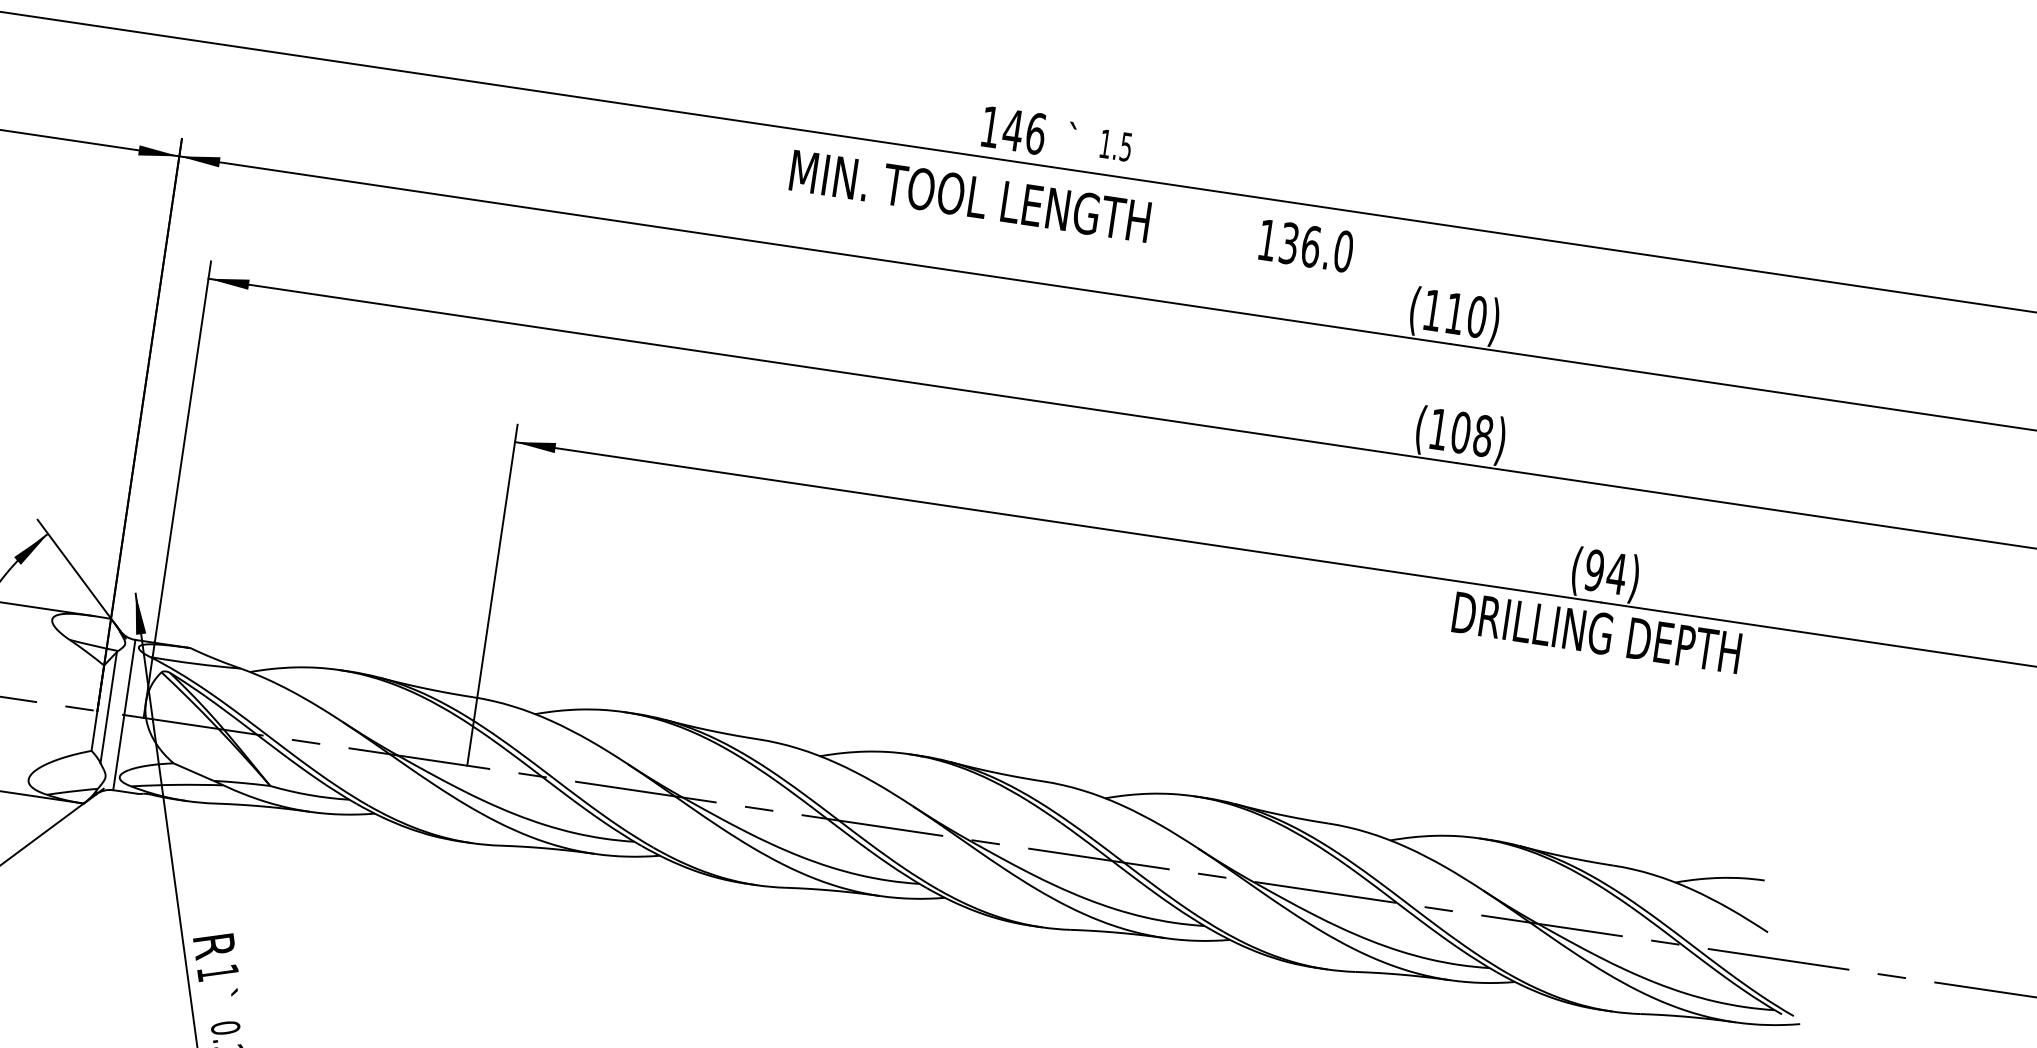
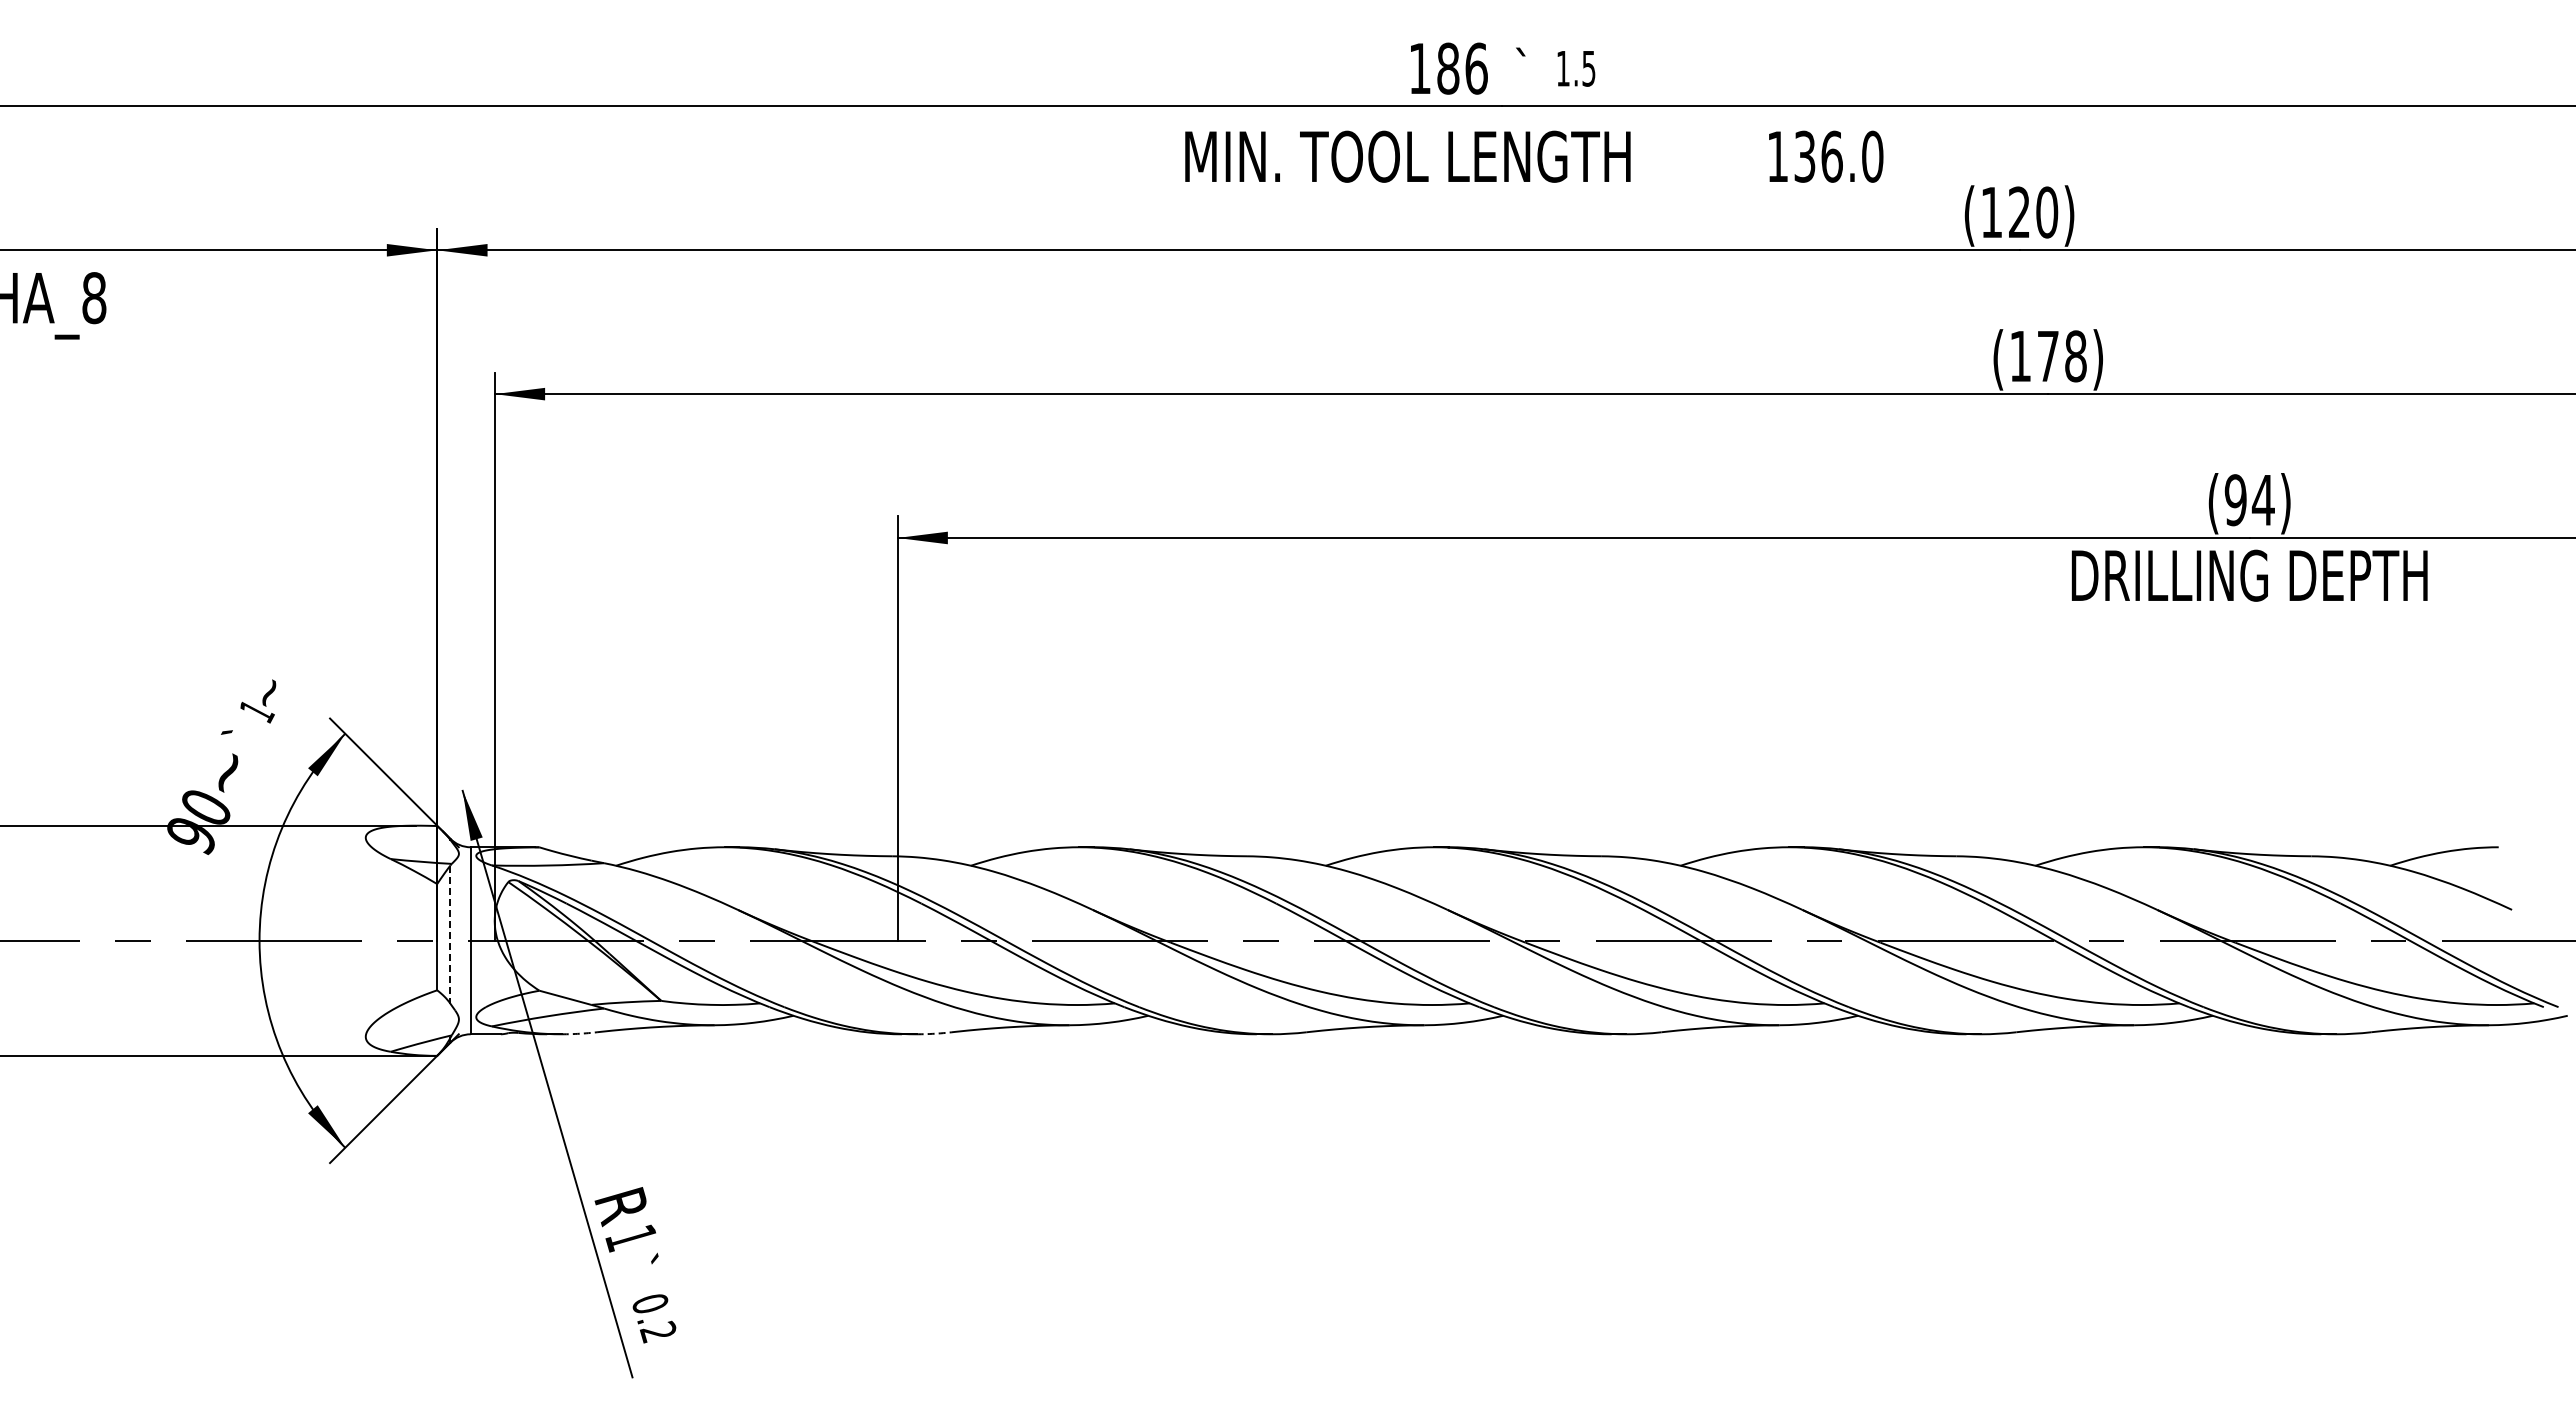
text: (1012, 130) -> (1447, 68), 146 -> 186
text: (1455, 312) -> (2019, 211), (110) -> (120)
text: (1461, 432) -> (2048, 356), (108) -> (178)
line: (108, 708) -> (450, 935), solid -> dashed
arc: (200, 802) -> (579, 1033), solid -> dashed
arc: (485, 844) -> (934, 1033), solid -> dashed

